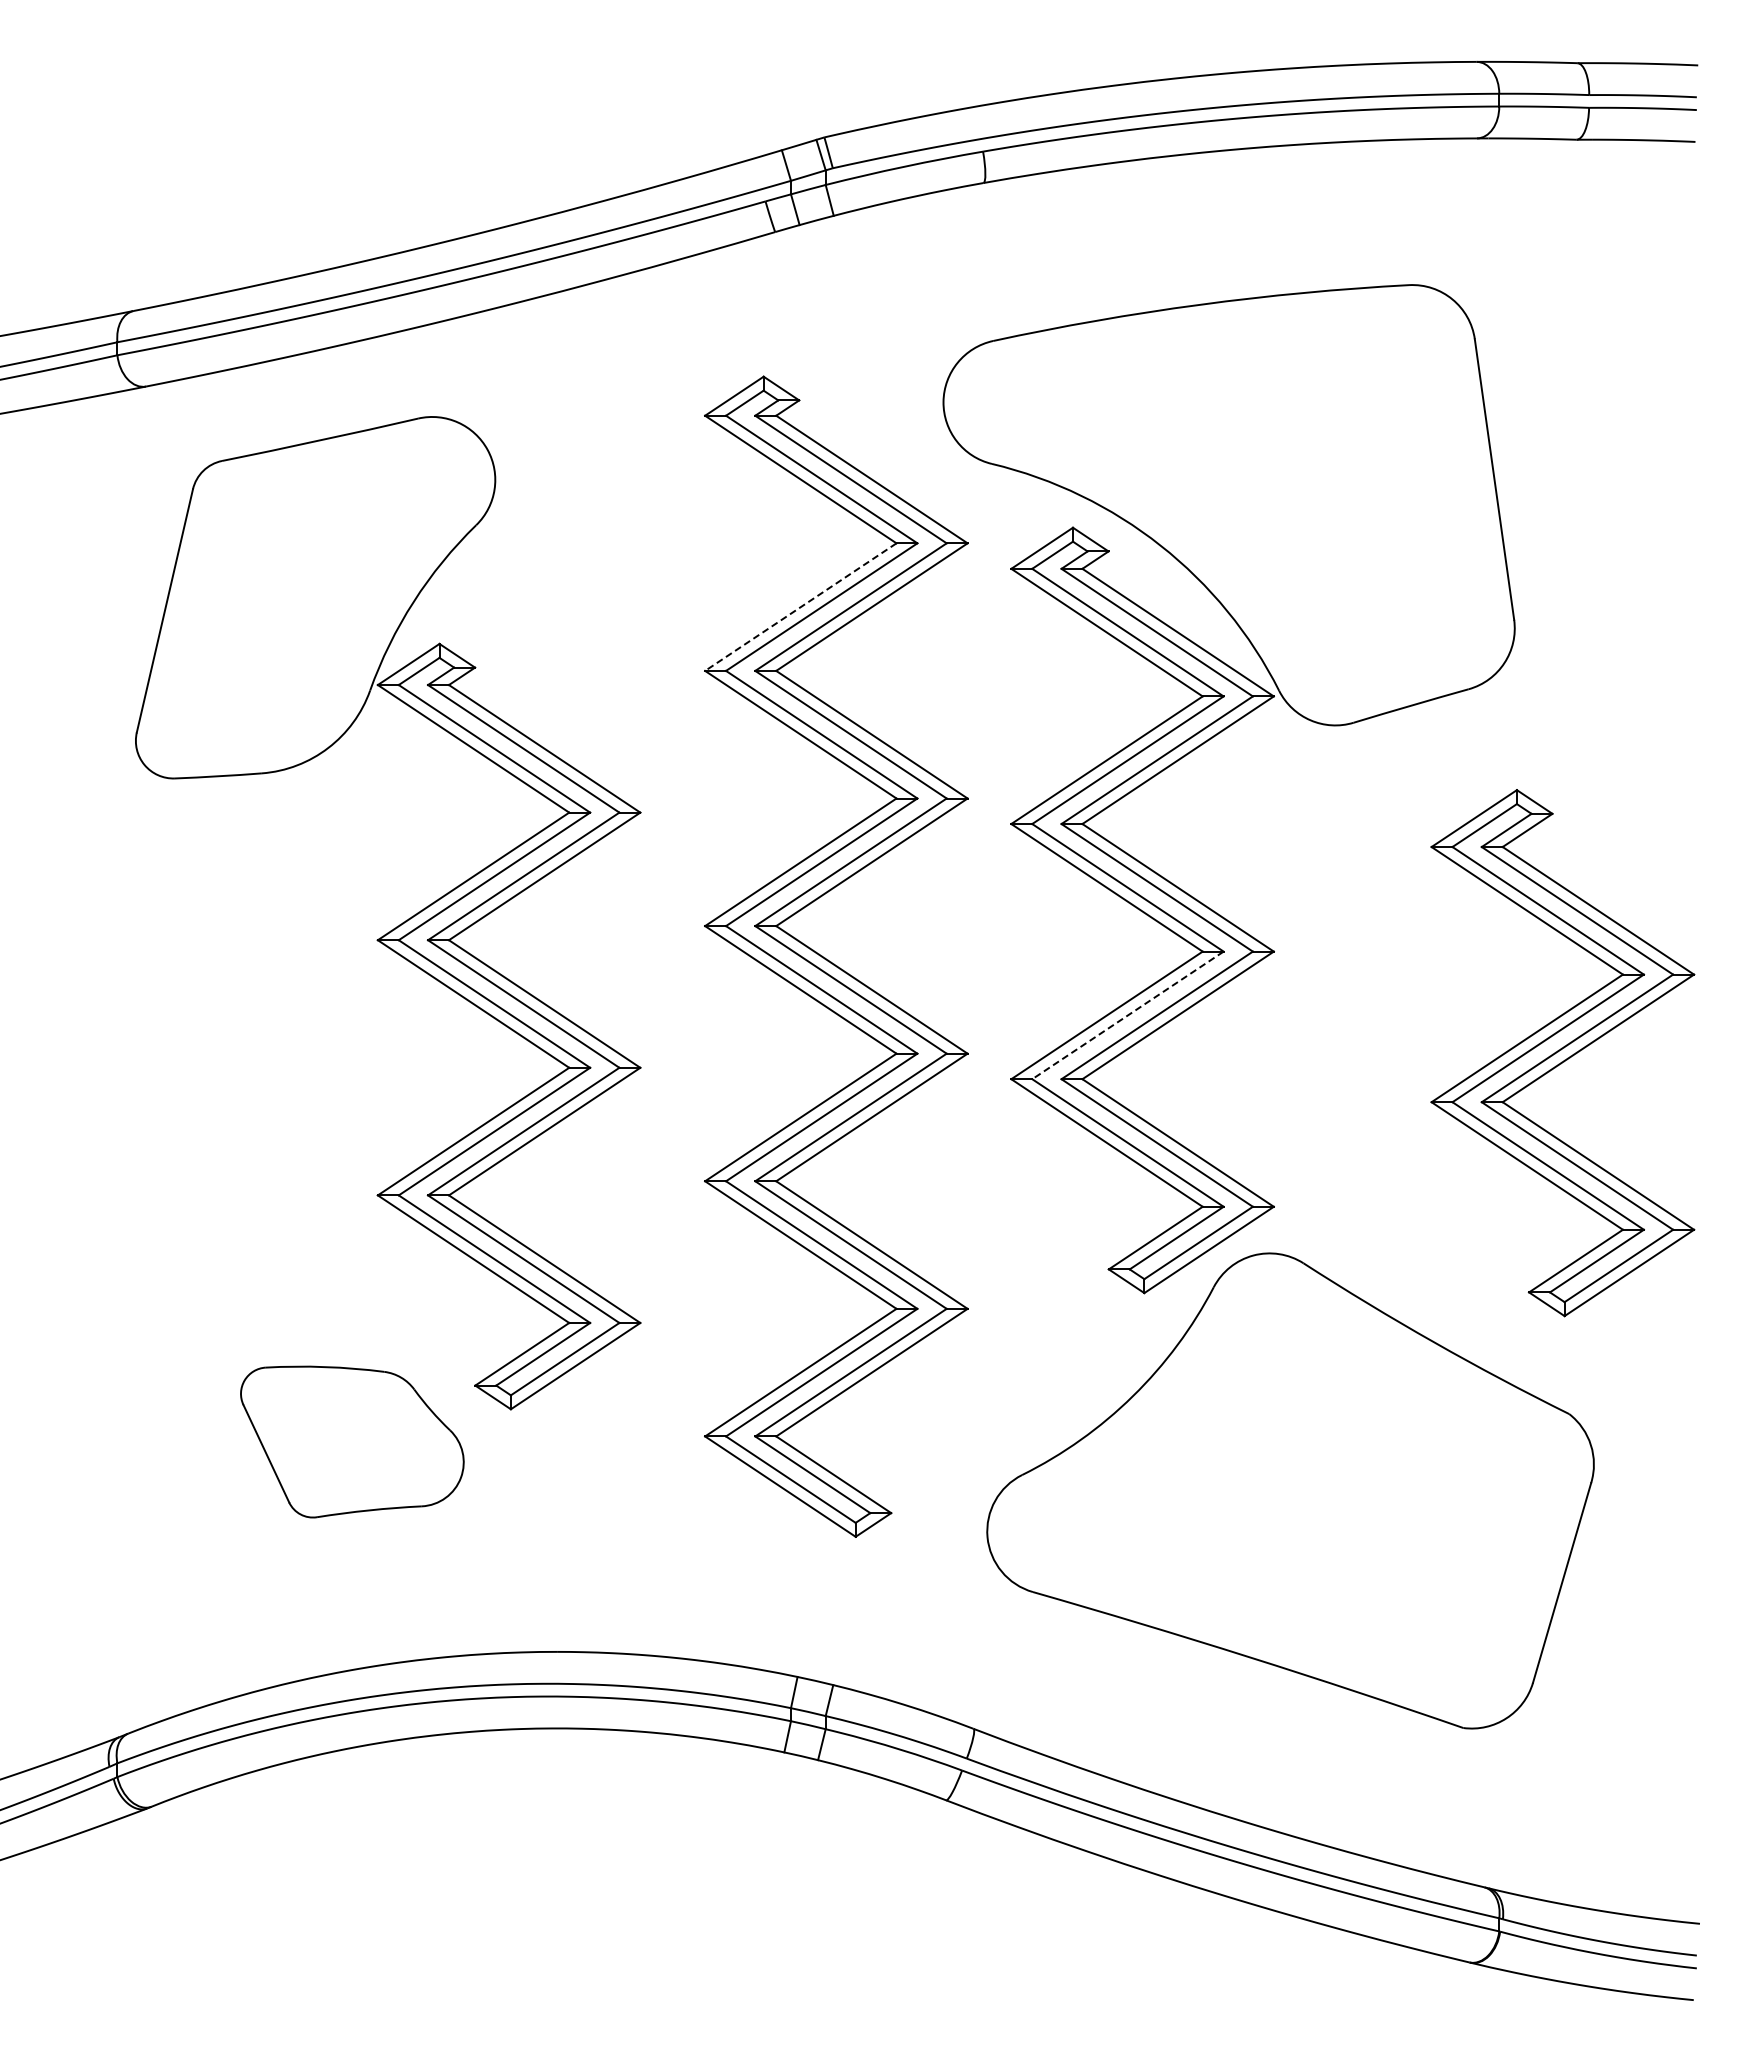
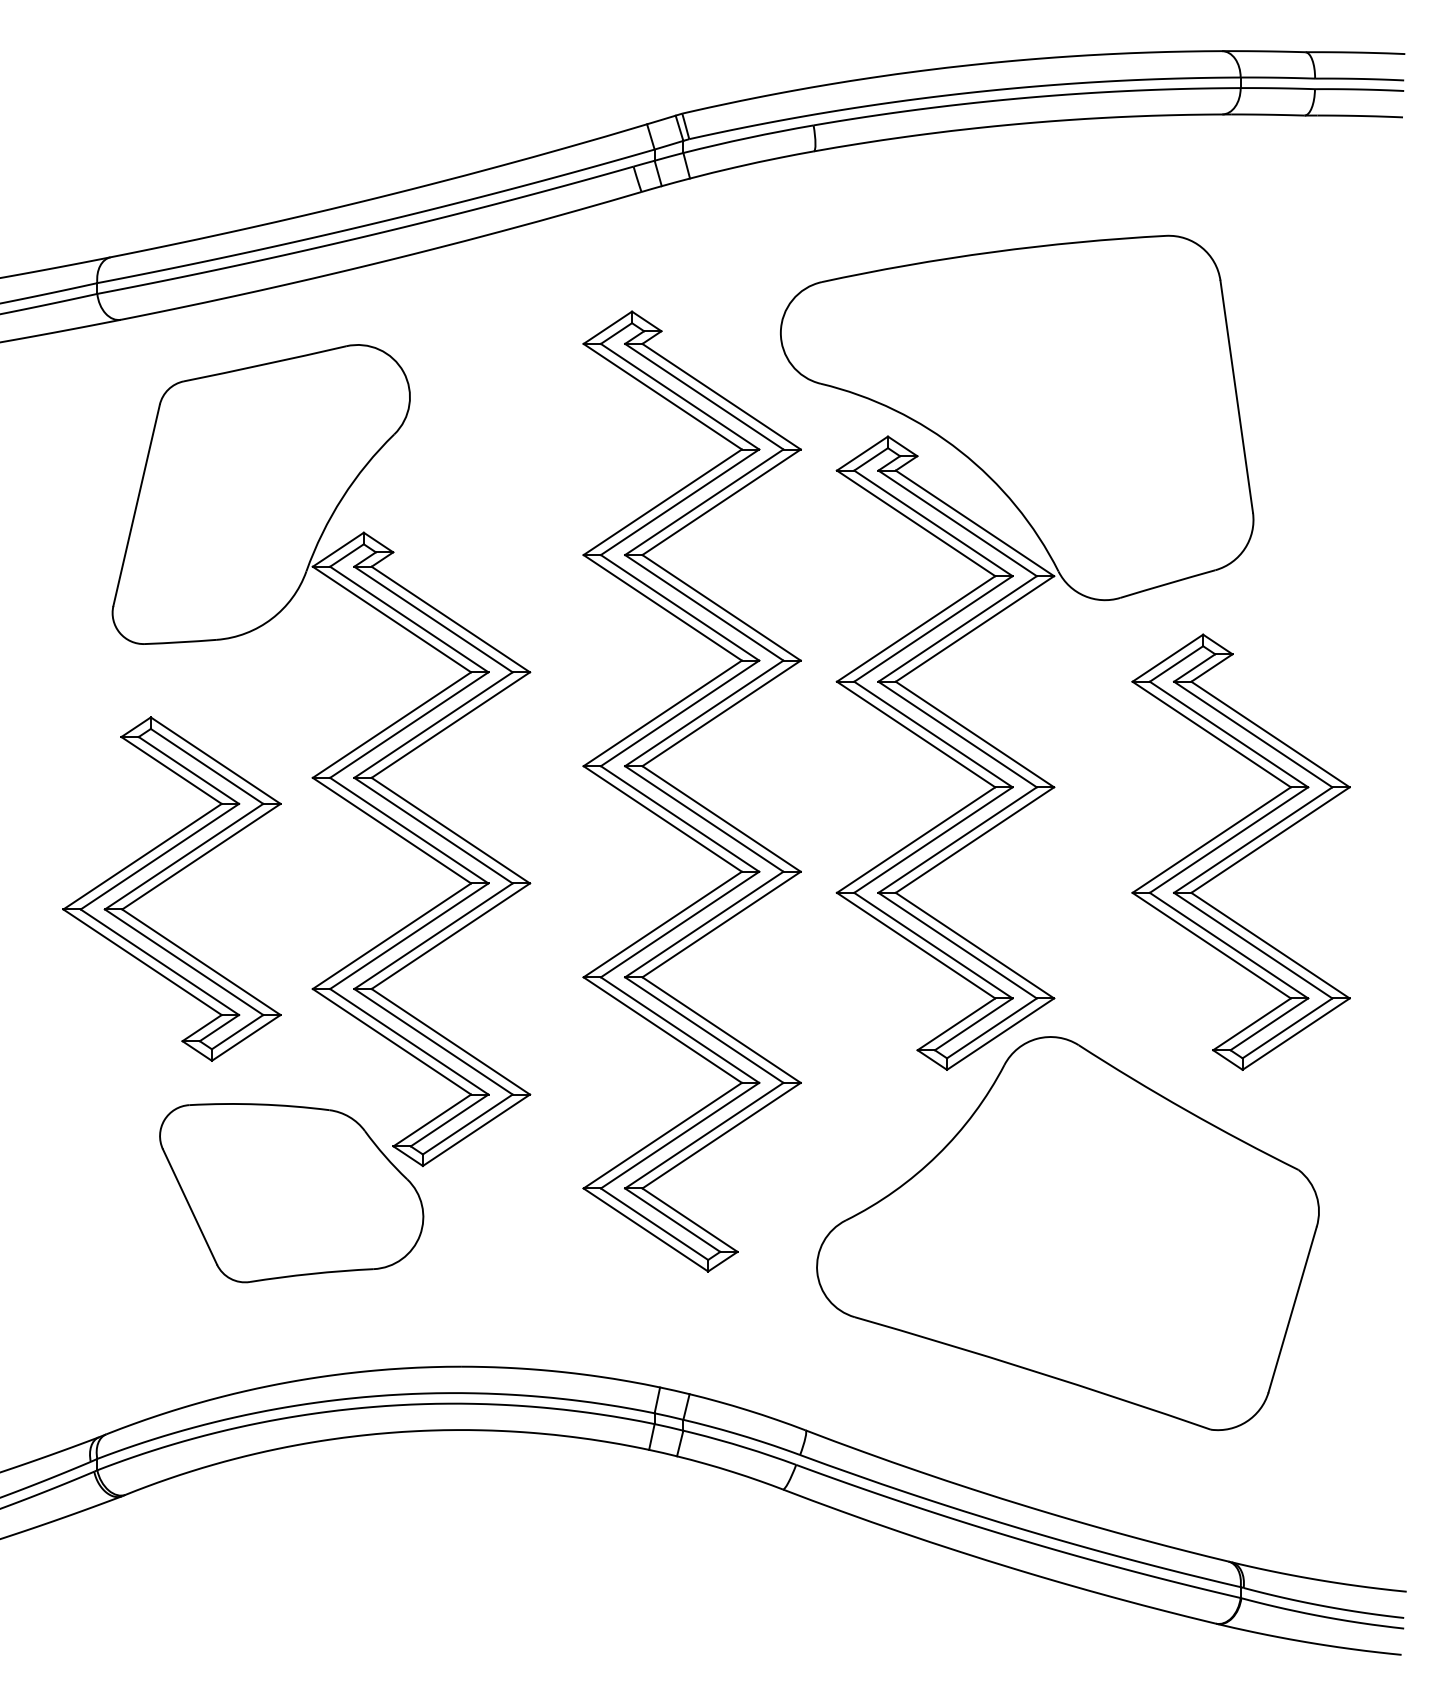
line: (800, 607) -> (662, 502), dashed -> solid
line: (1127, 1015) -> (933, 840), dashed -> solid
part: (1562, 1053) -> (1240, 852), moved
part: (200, 1065) -> (166, 881), added
part: (352, 1441) -> (291, 1192), size x1.43

